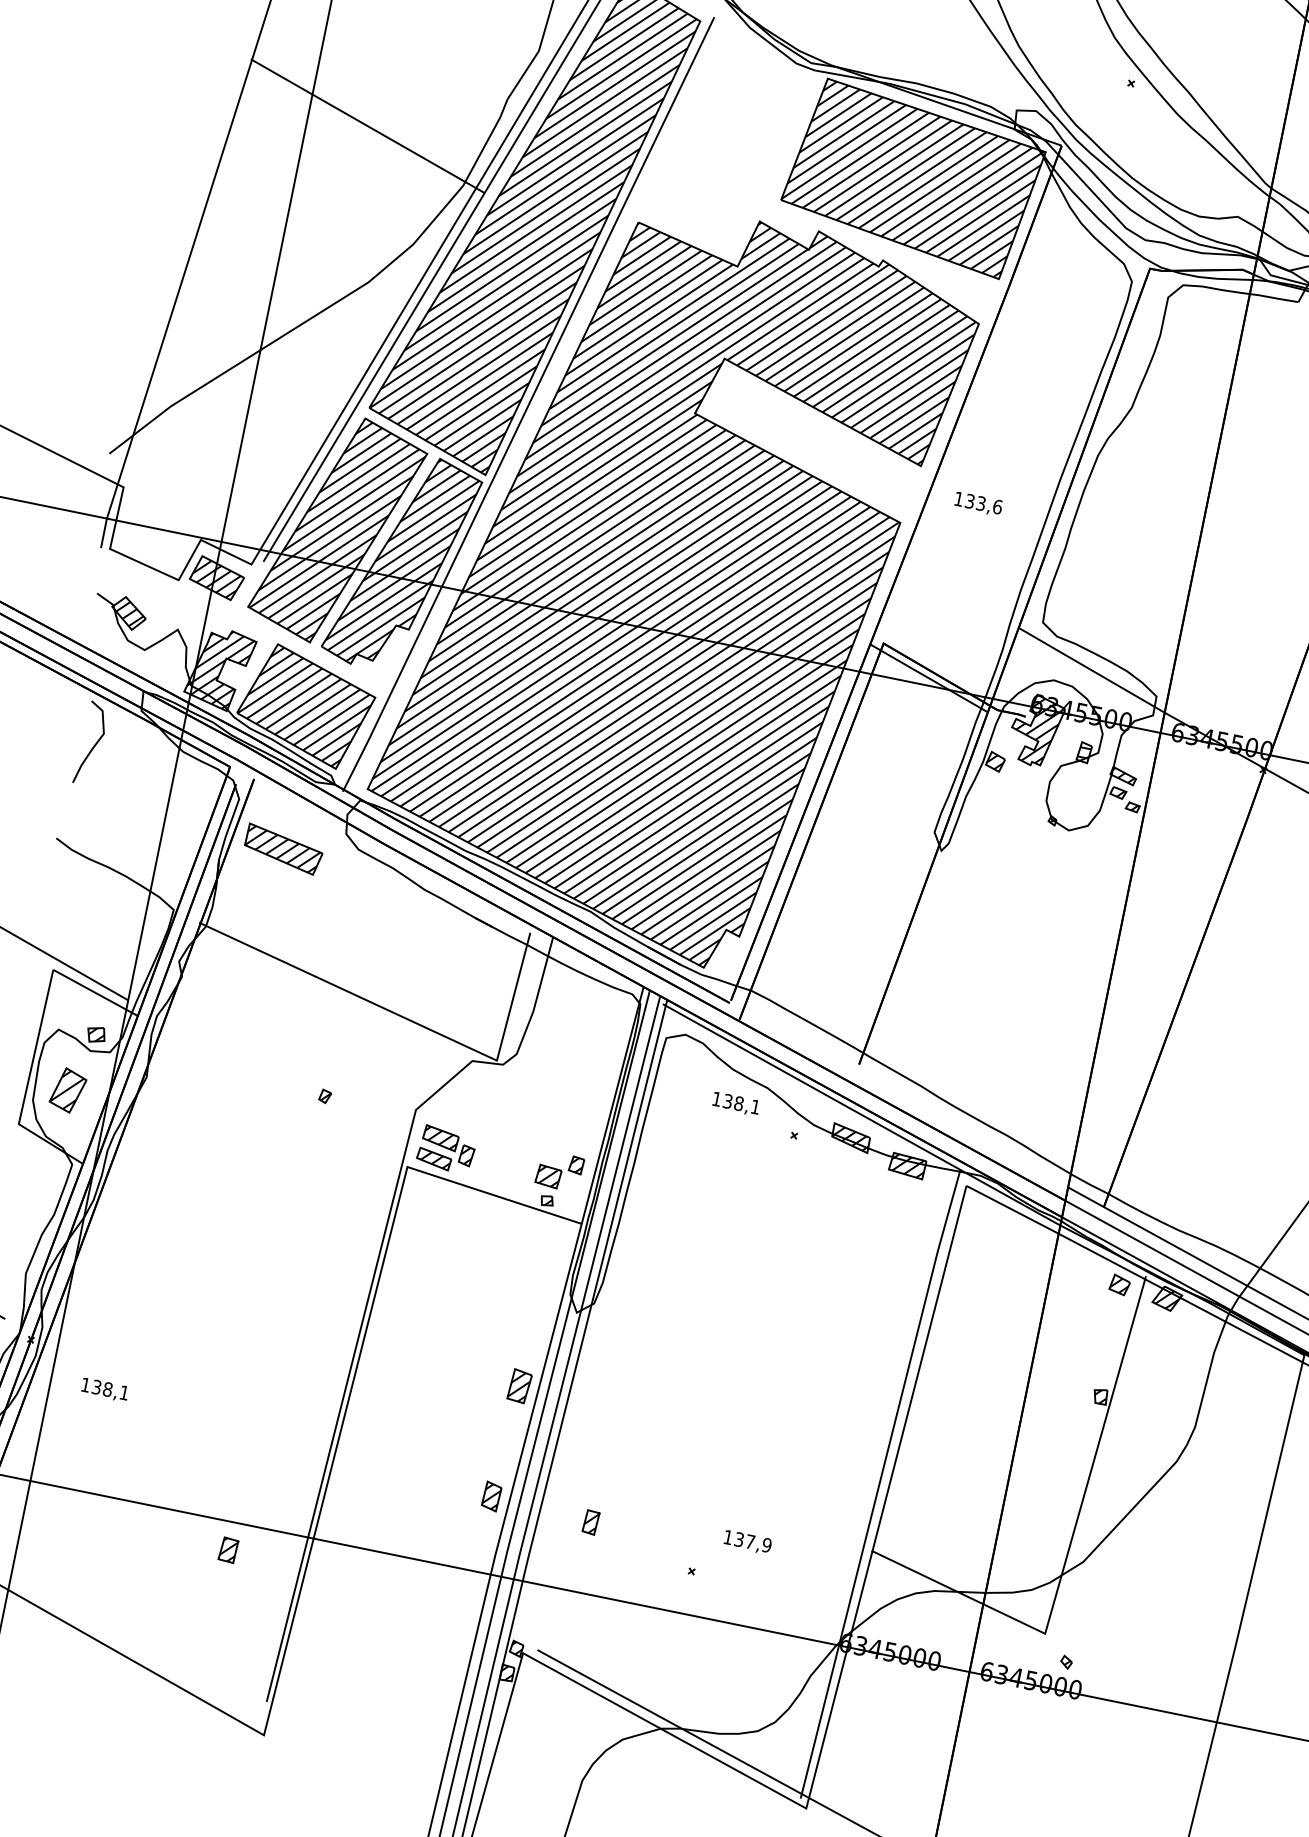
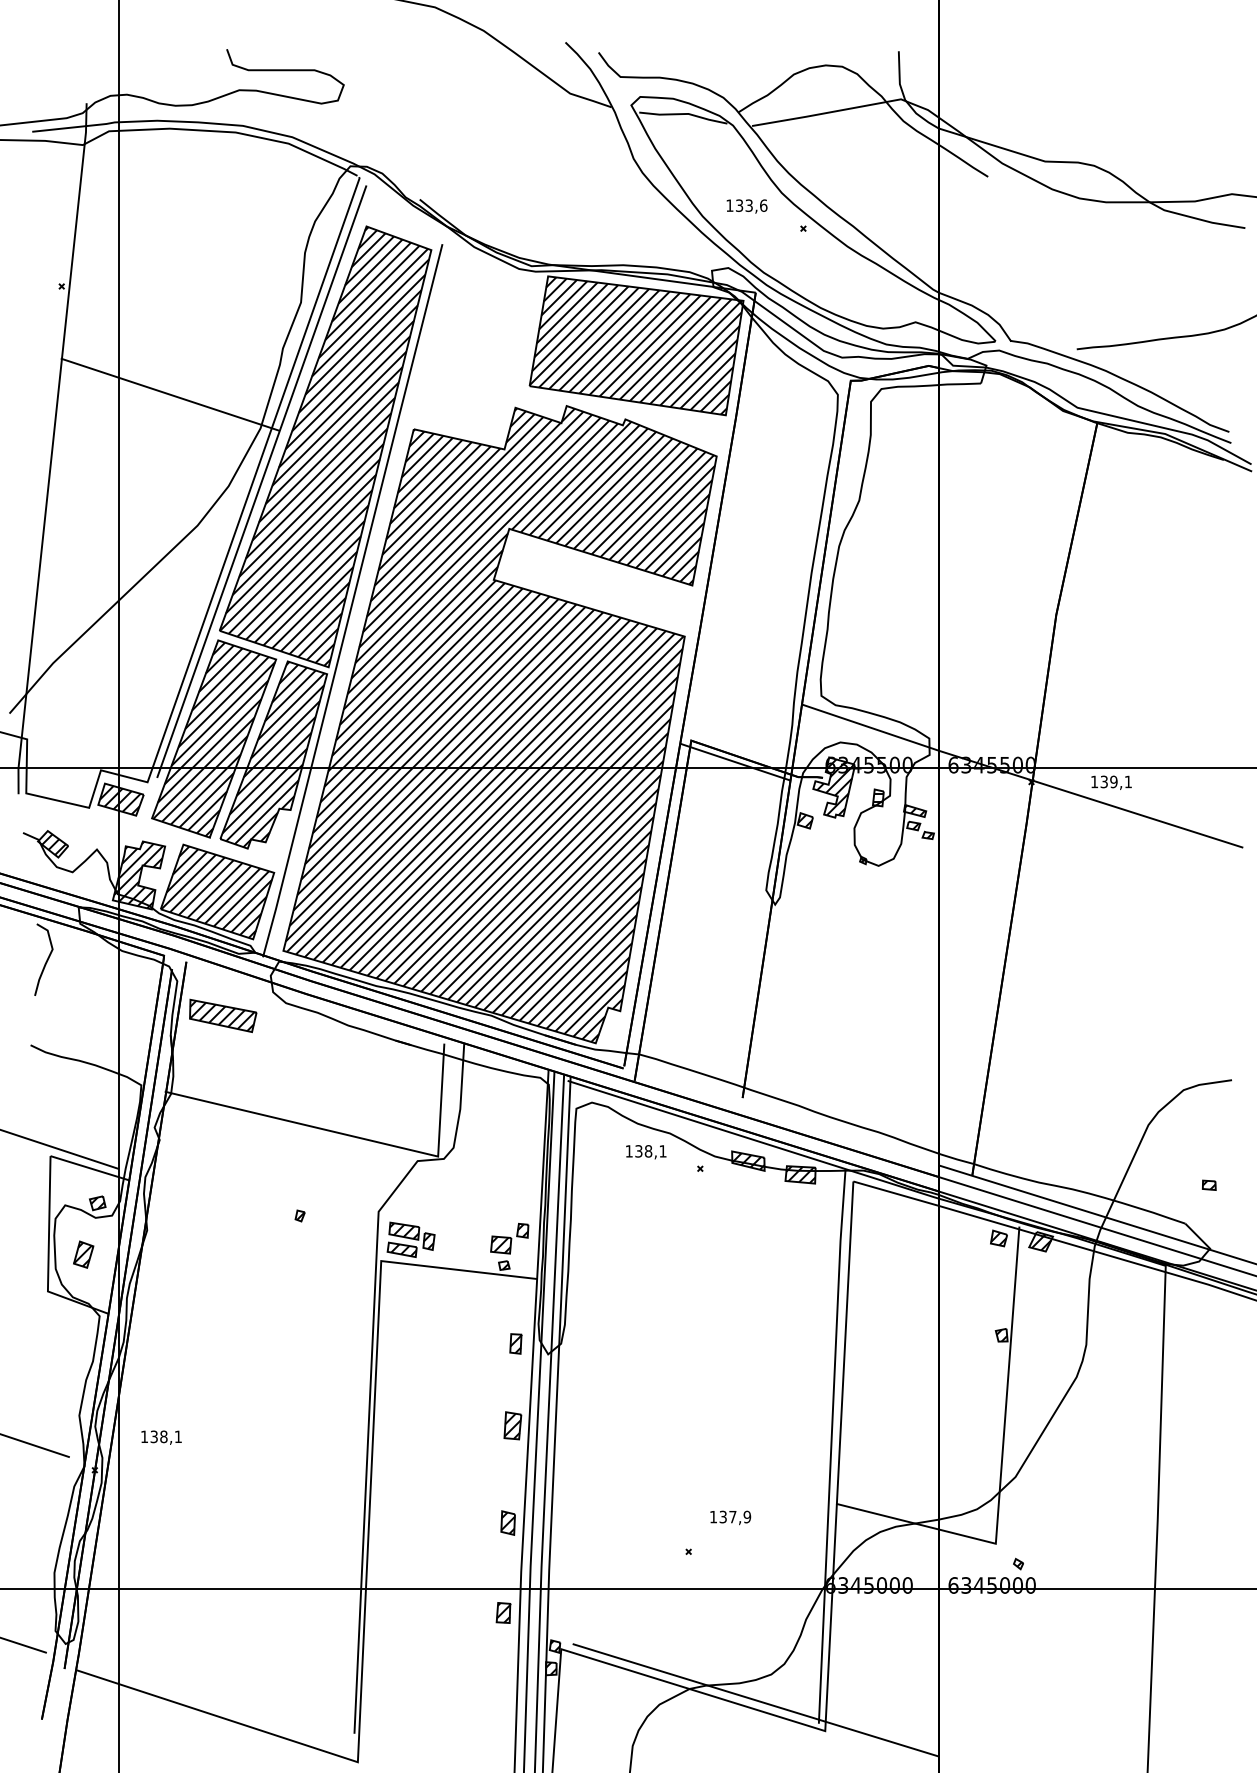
text: (977, 503) -> (746, 206), moved
part: (68, 1090) -> (83, 1254), size x0.71
text: (104, 1389) -> (161, 1437), moved
part: (590, 1521) -> (515, 1343), moved
part: (228, 1549) -> (503, 1612), moved

